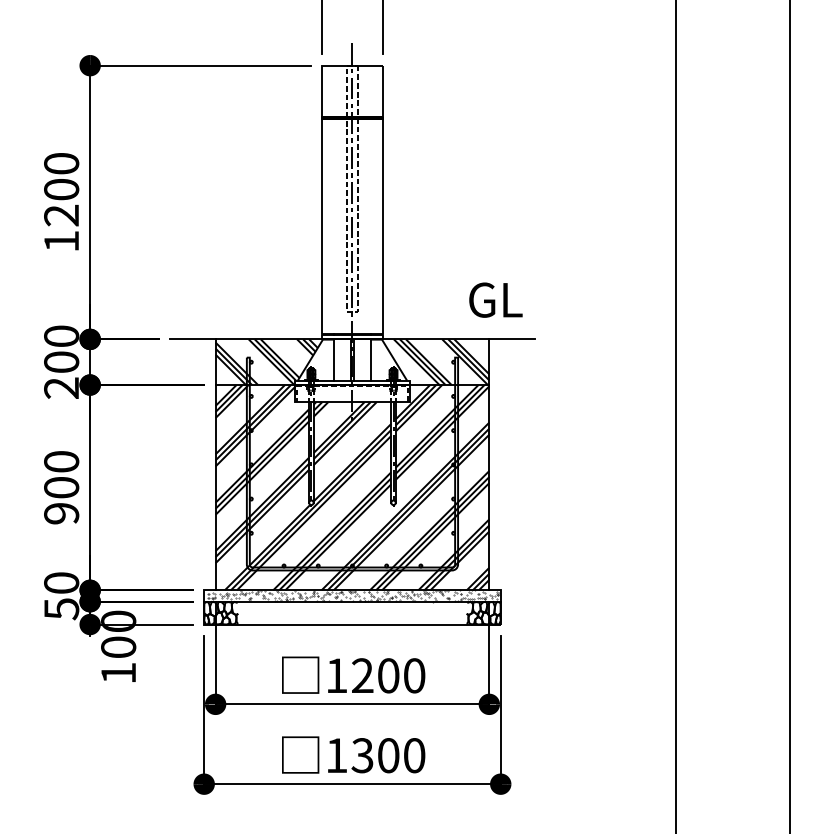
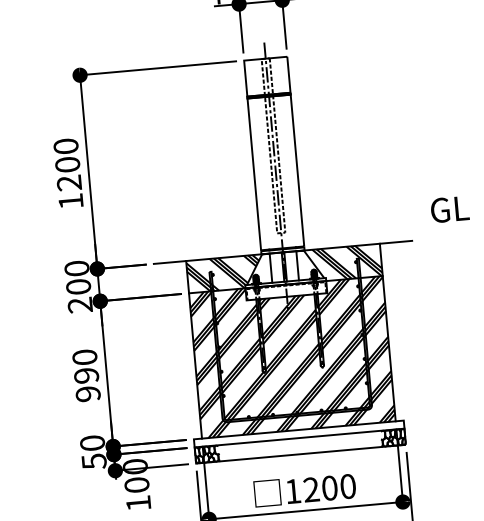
text: (495, 299) -> (449, 209), moved
text: (61, 487) -> (86, 375), 900 -> 990
hatch: (353, 595) -> (299, 433), removed

